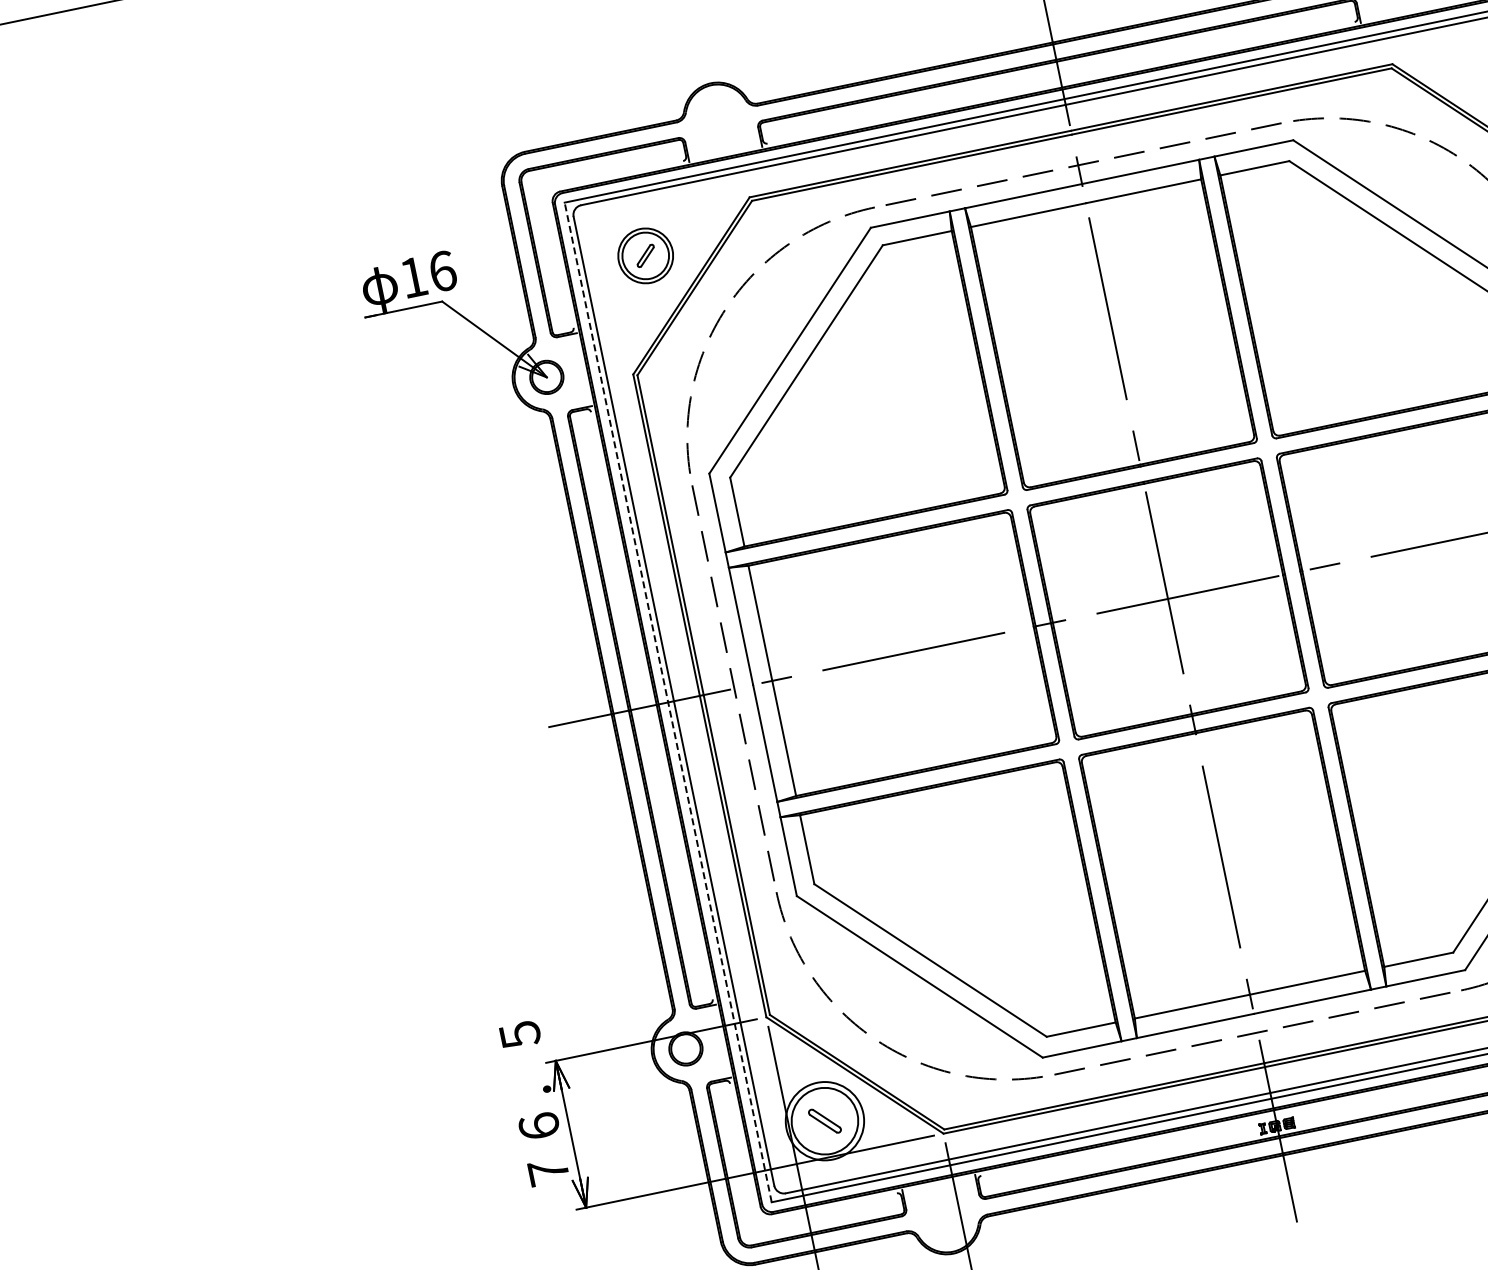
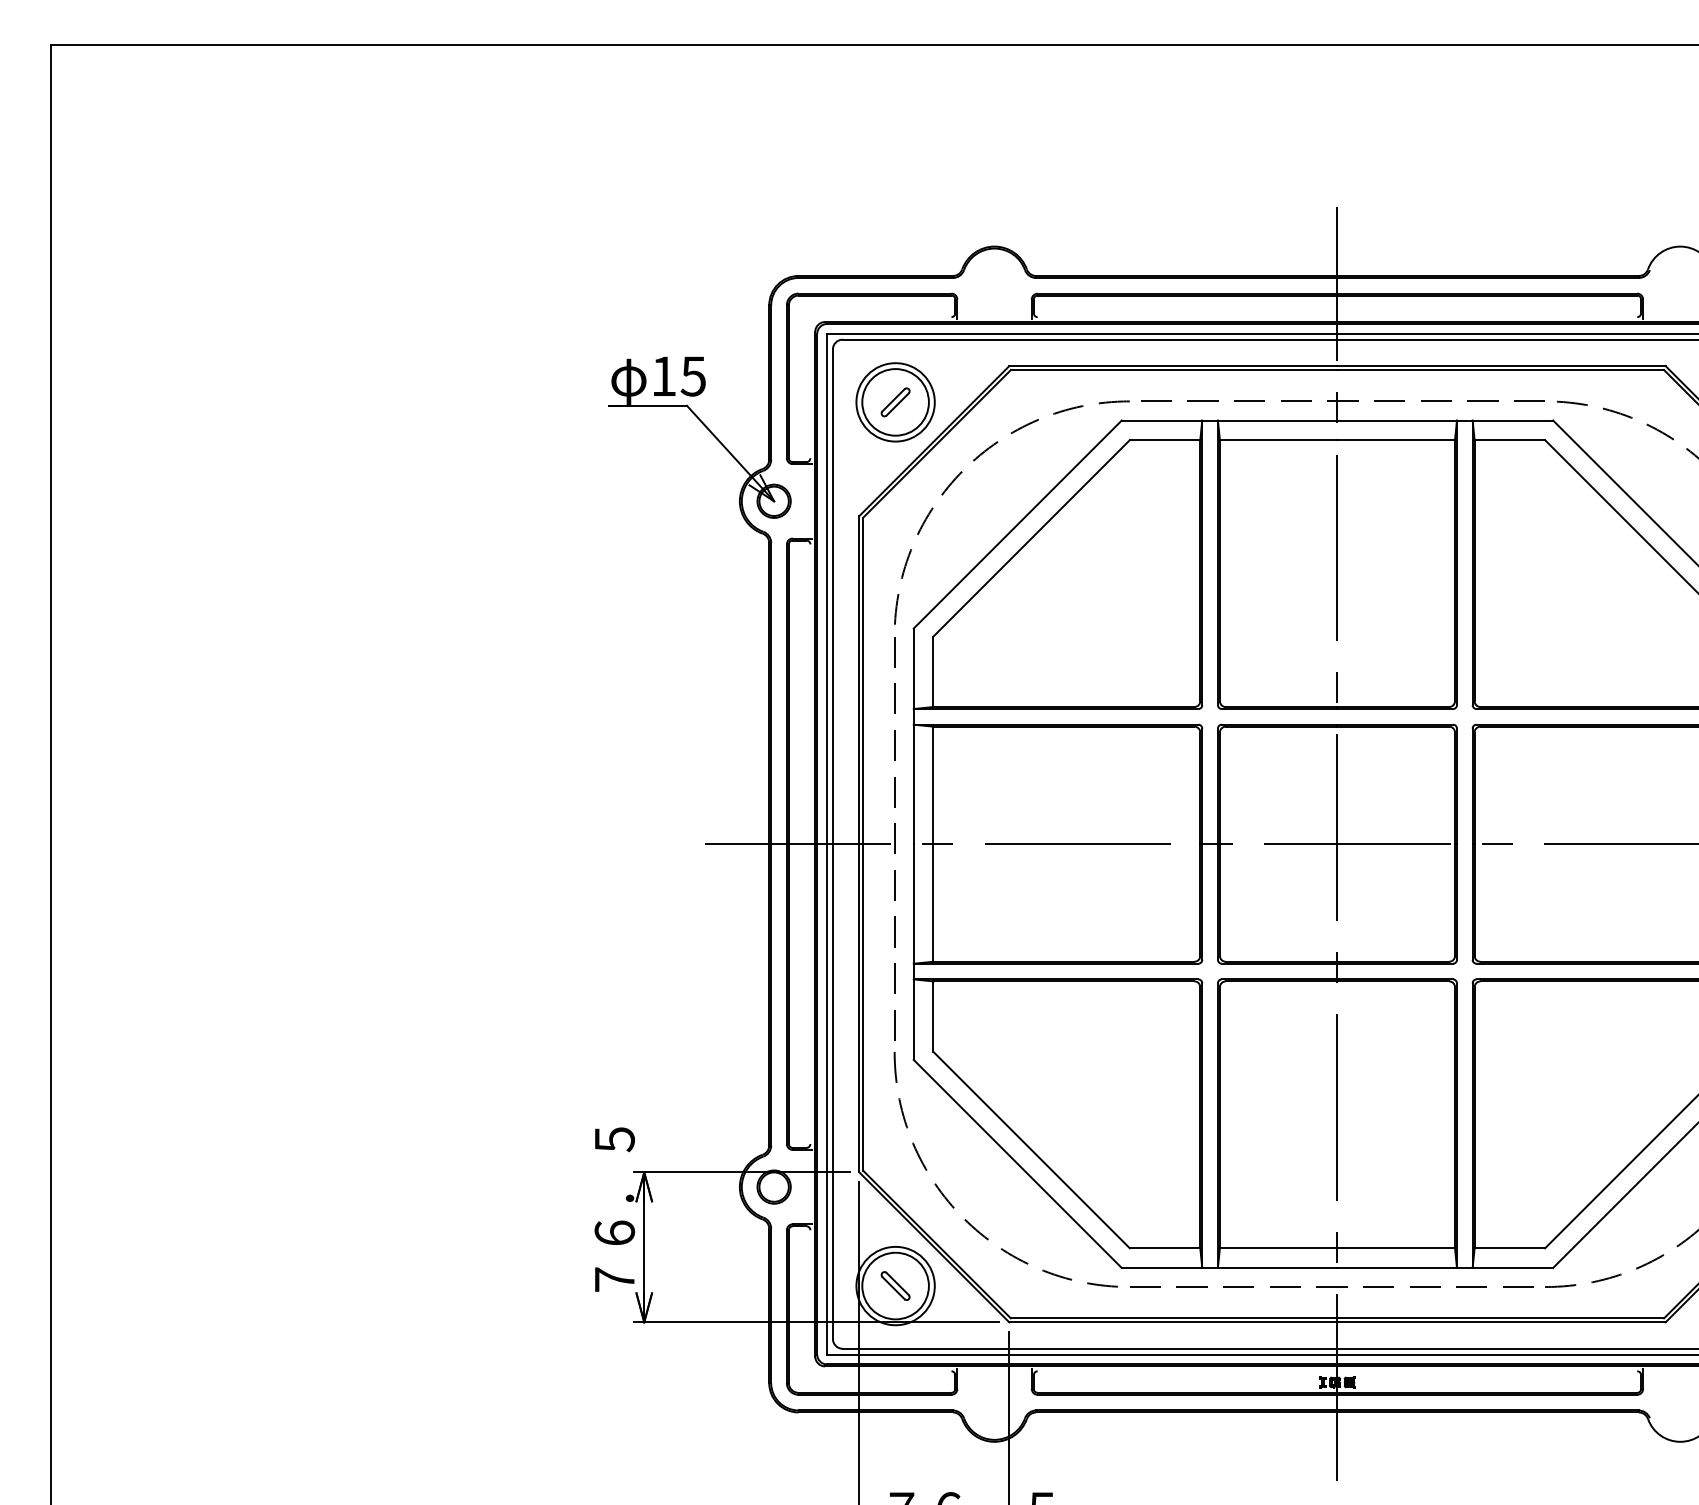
part: (645, 256) -> (895, 402), size x1.43
text: (442, 271) -> (693, 376), 16 -> 15
line: (668, 701) -> (827, 843), dashed -> solid

